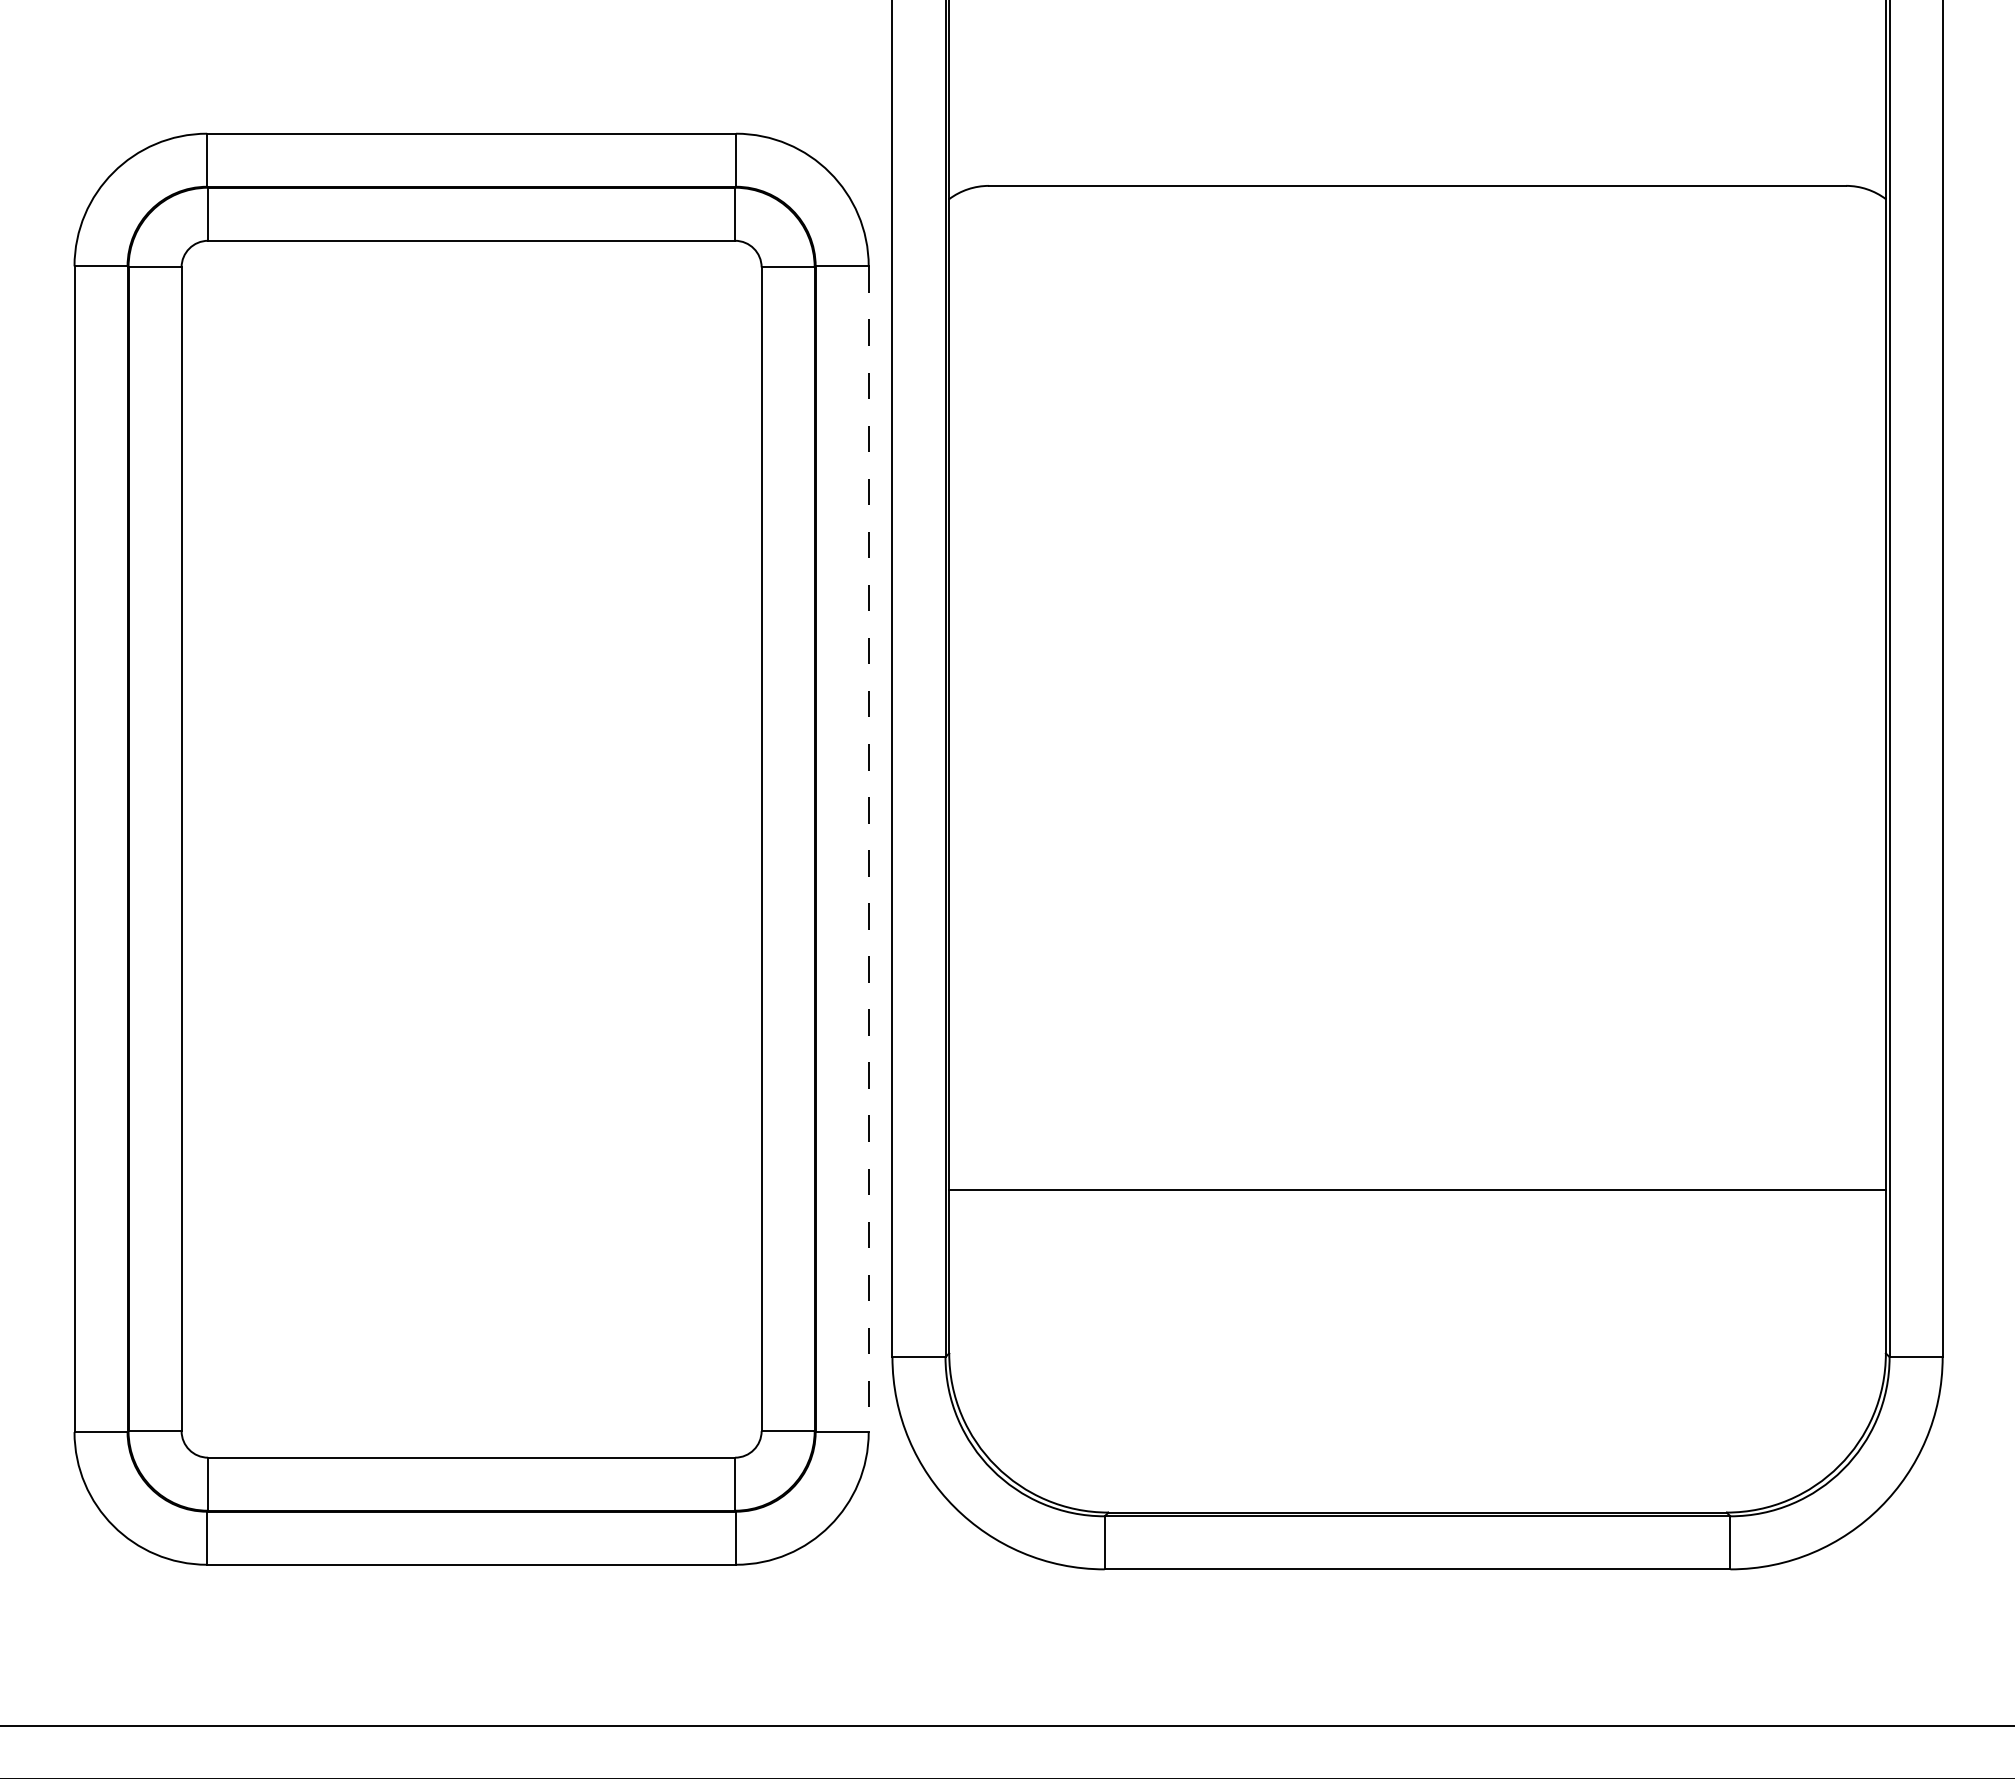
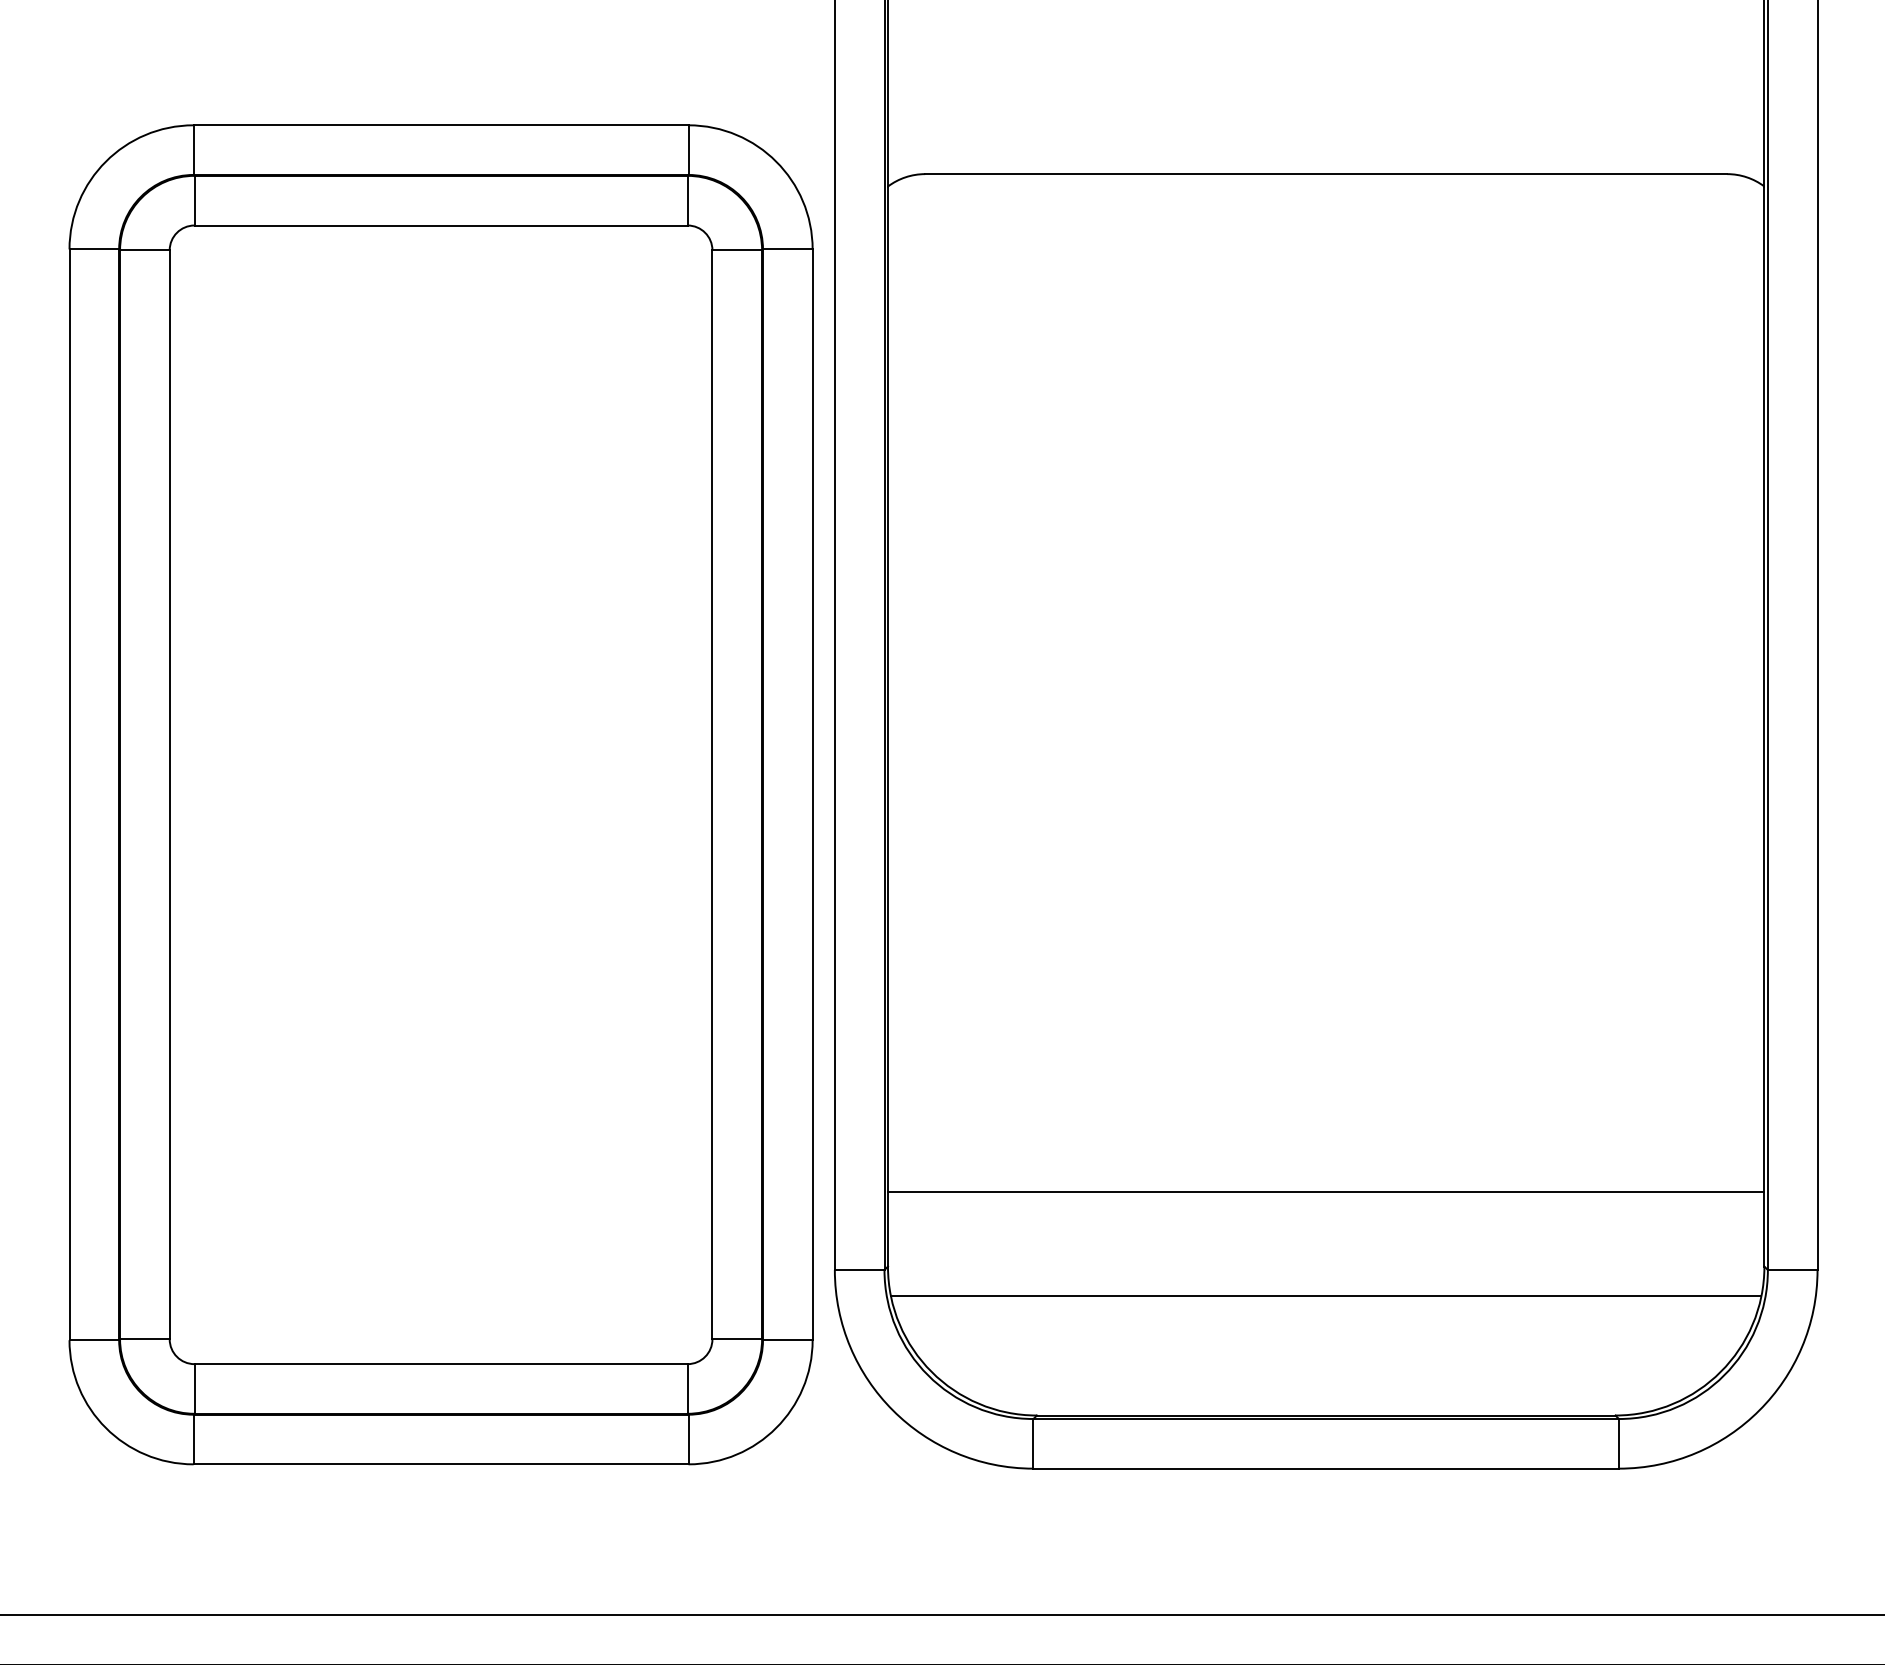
line: (868, 849) -> (812, 795), dashed -> solid
line: (1417, 1190) -> (1326, 1191), moved
line: (1417, 1385) -> (1326, 1296), added

